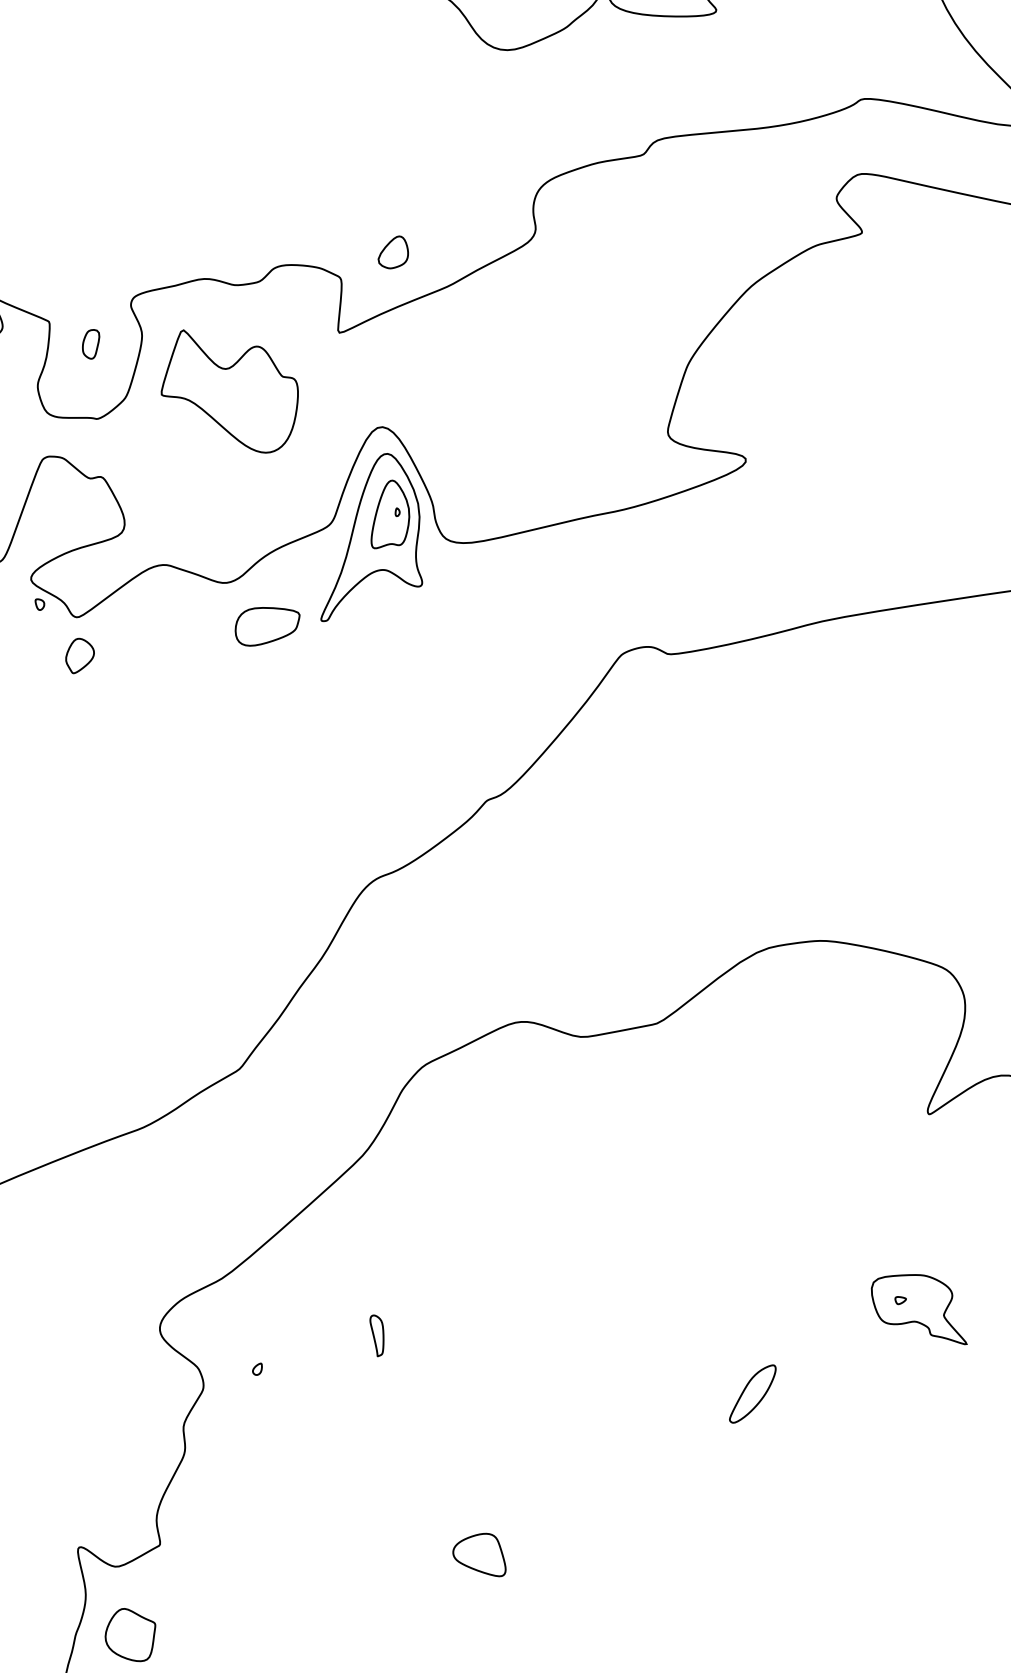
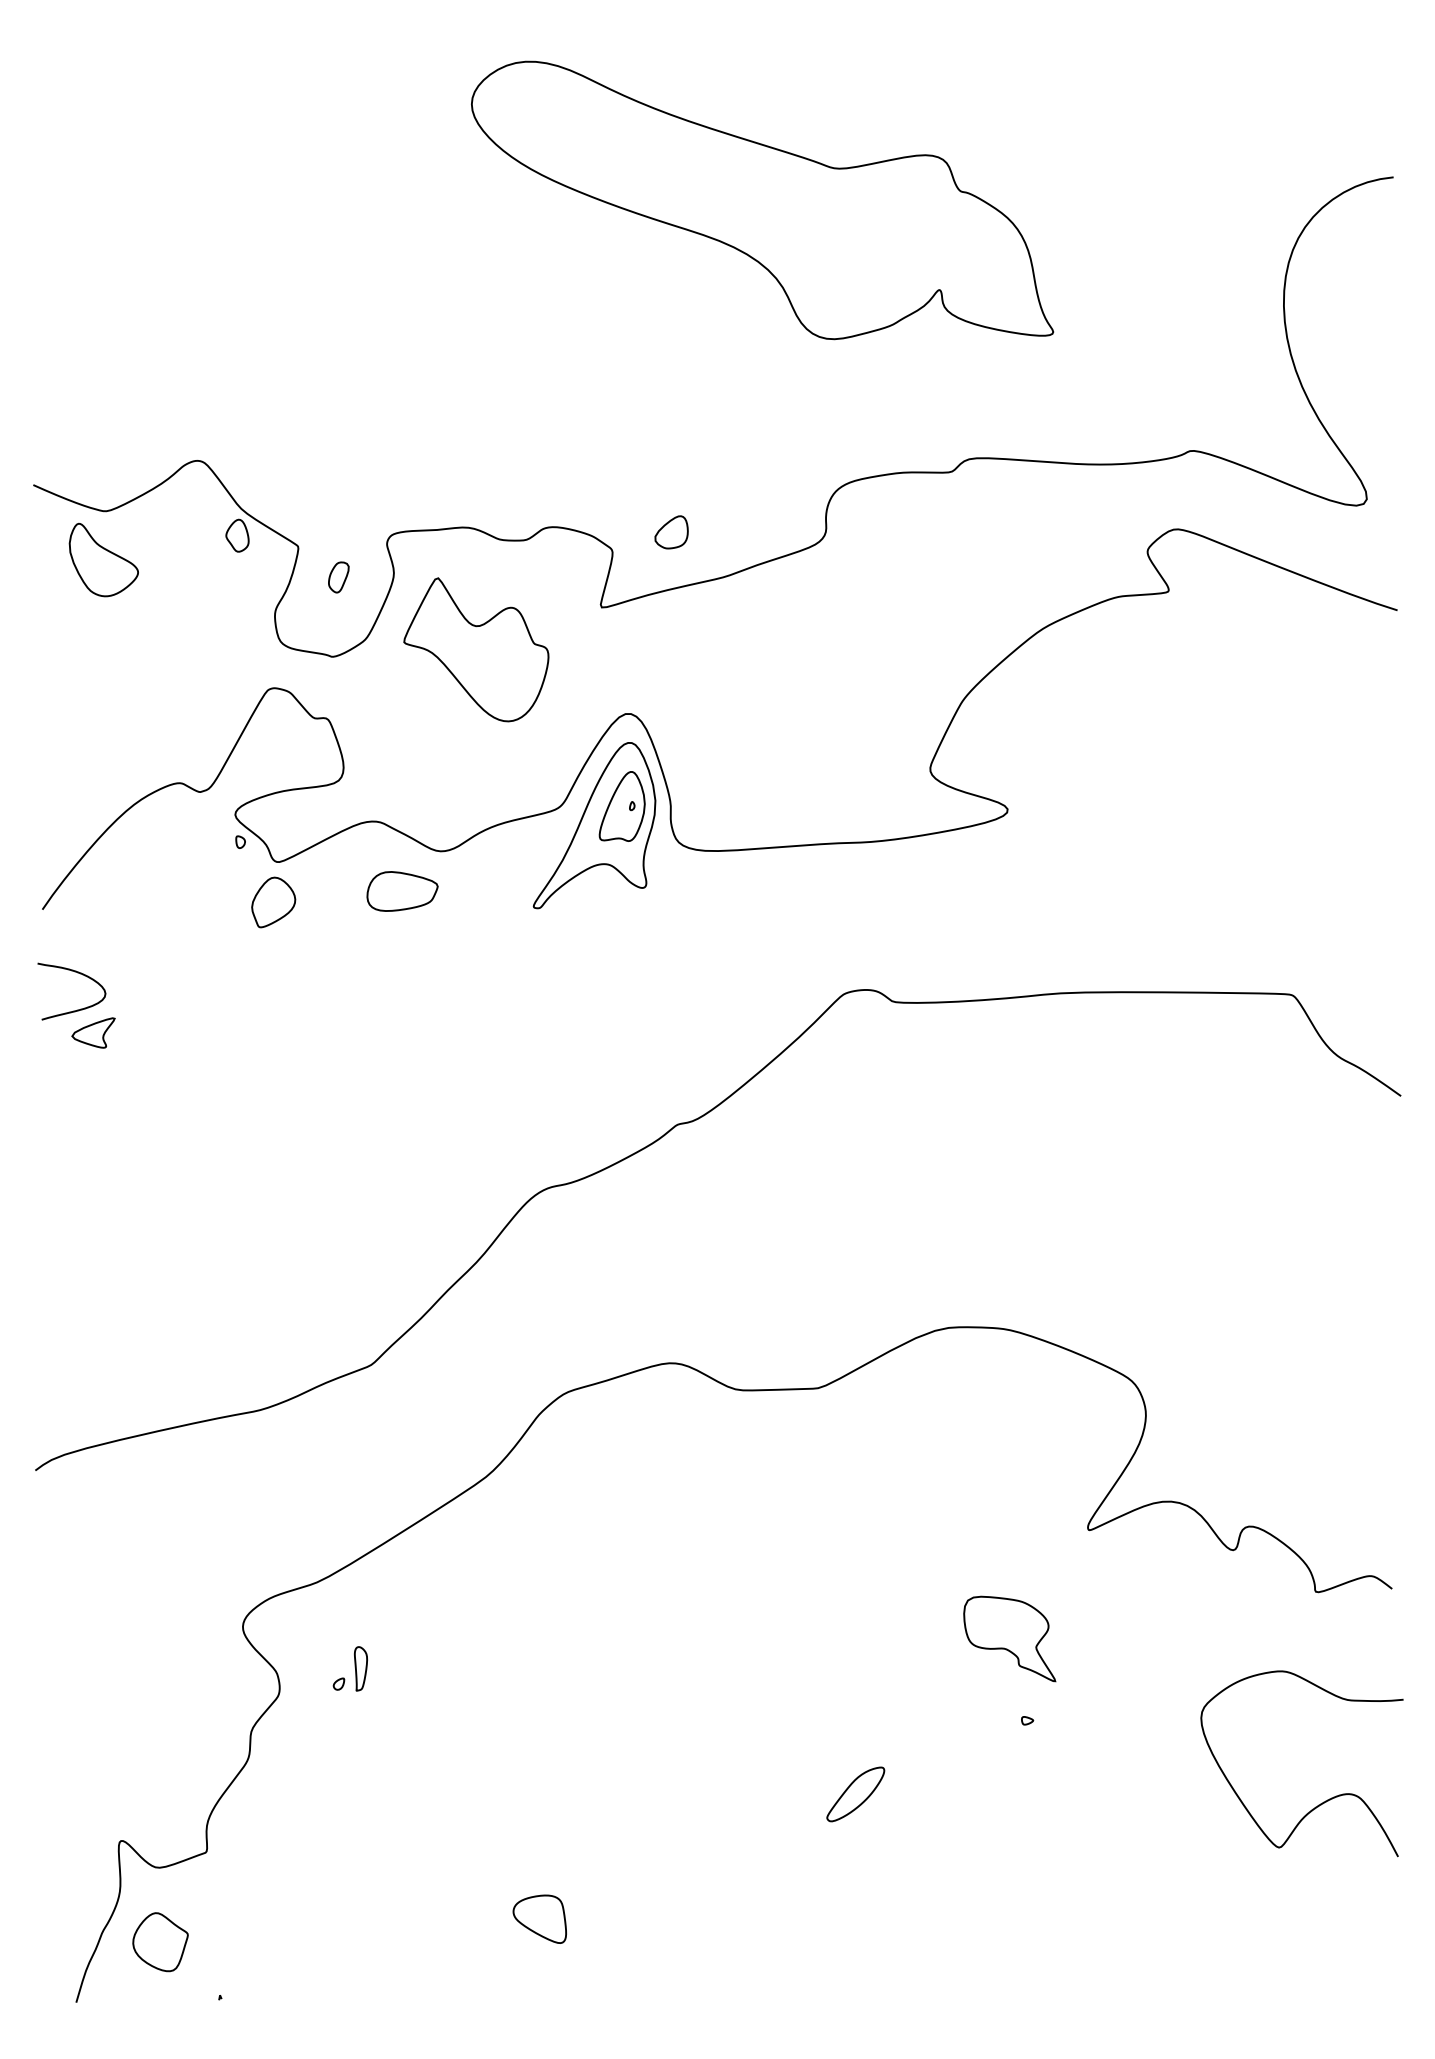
part: (267, 624) -> (402, 891), moved
part: (79, 655) -> (273, 902), size x1.4
part: (917, 1311) -> (1009, 1638), moved
part: (377, 1335) -> (360, 1668), moved

